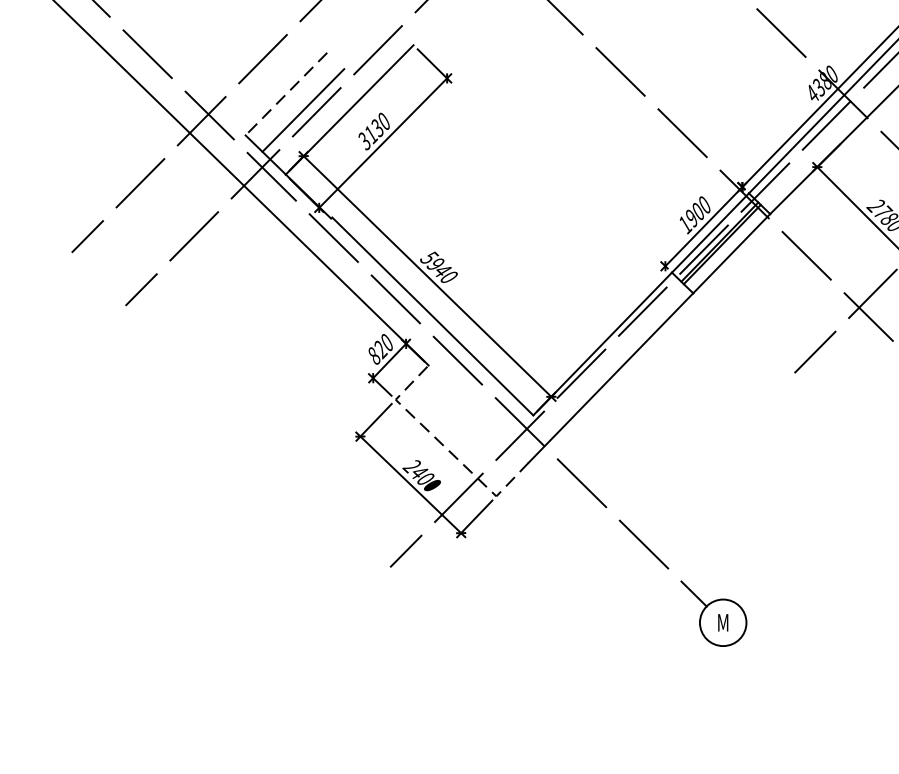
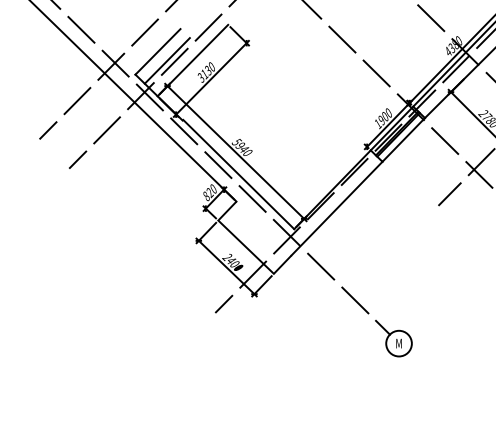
line: (285, 95) -> (157, 52), dashed -> solid
line: (444, 446) -> (245, 246), dashed -> solid

